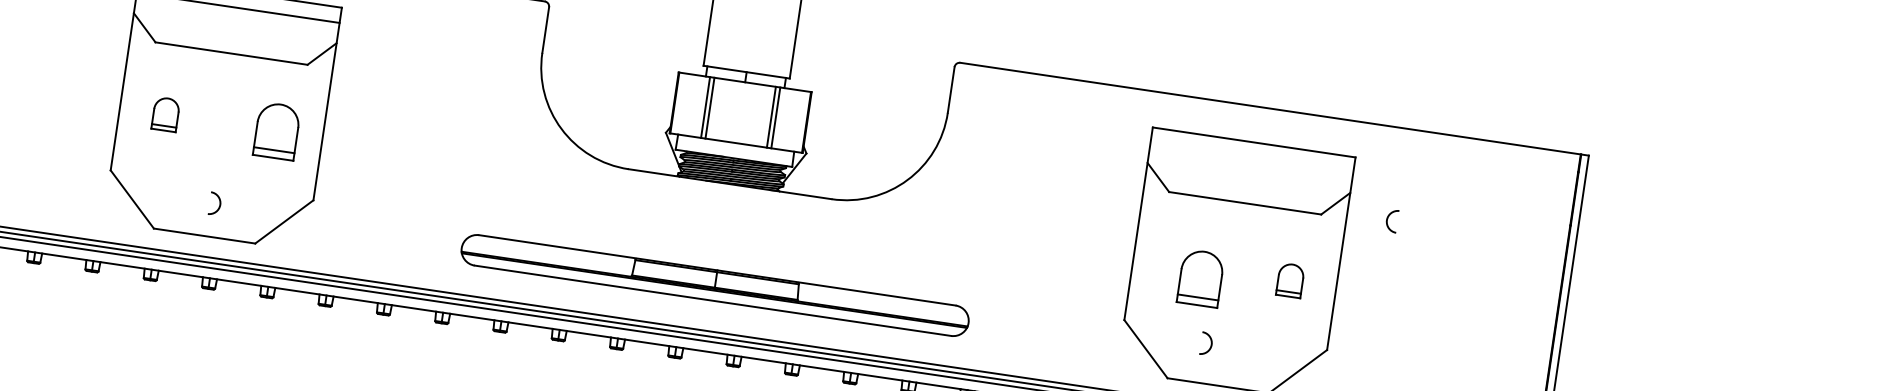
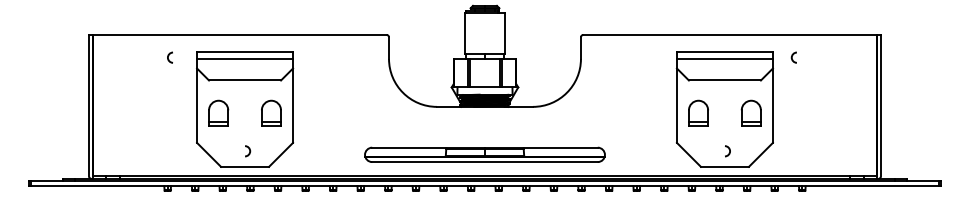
part: (165, 112) -> (218, 112), size x1.67
line: (1251, 156) -> (724, 58), added
arc: (1388, 220) -> (792, 57), moved
part: (1201, 276) -> (698, 112), moved
part: (1289, 278) -> (750, 112), size x1.67
arc: (1210, 344) -> (729, 151), moved

